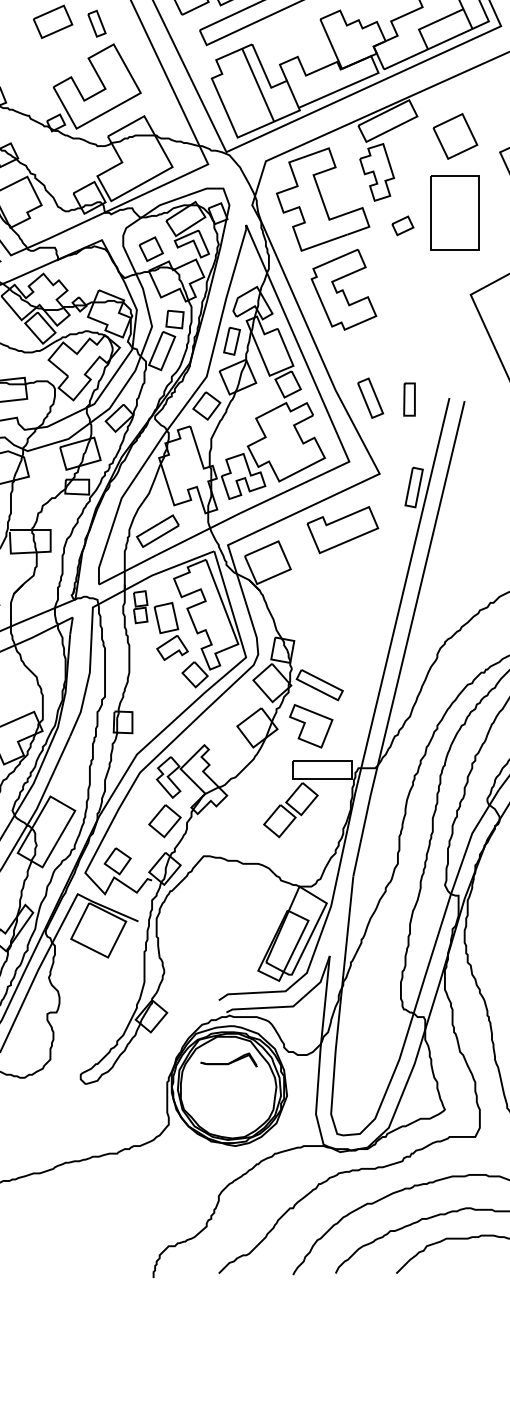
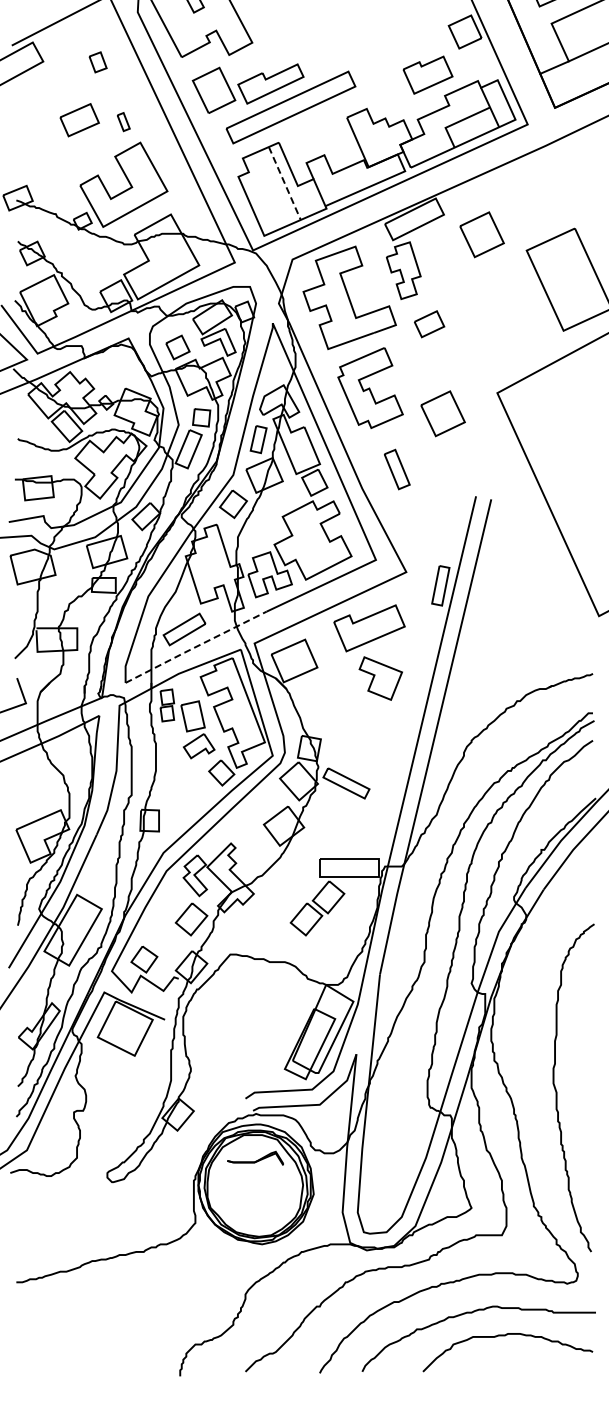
part: (96, 23) -> (123, 121), size x0.7
line: (257, 85) -> (284, 183), solid -> dashed
line: (431, 213) -> (458, 311), removed
part: (402, 225) -> (429, 323), size x1.4
part: (415, 315) -> (442, 413), added
part: (370, 398) -> (397, 469), moved
part: (408, 399) -> (435, 497), removed
line: (168, 549) -> (195, 647), solid -> dashed
part: (310, 726) -> (380, 678), moved

